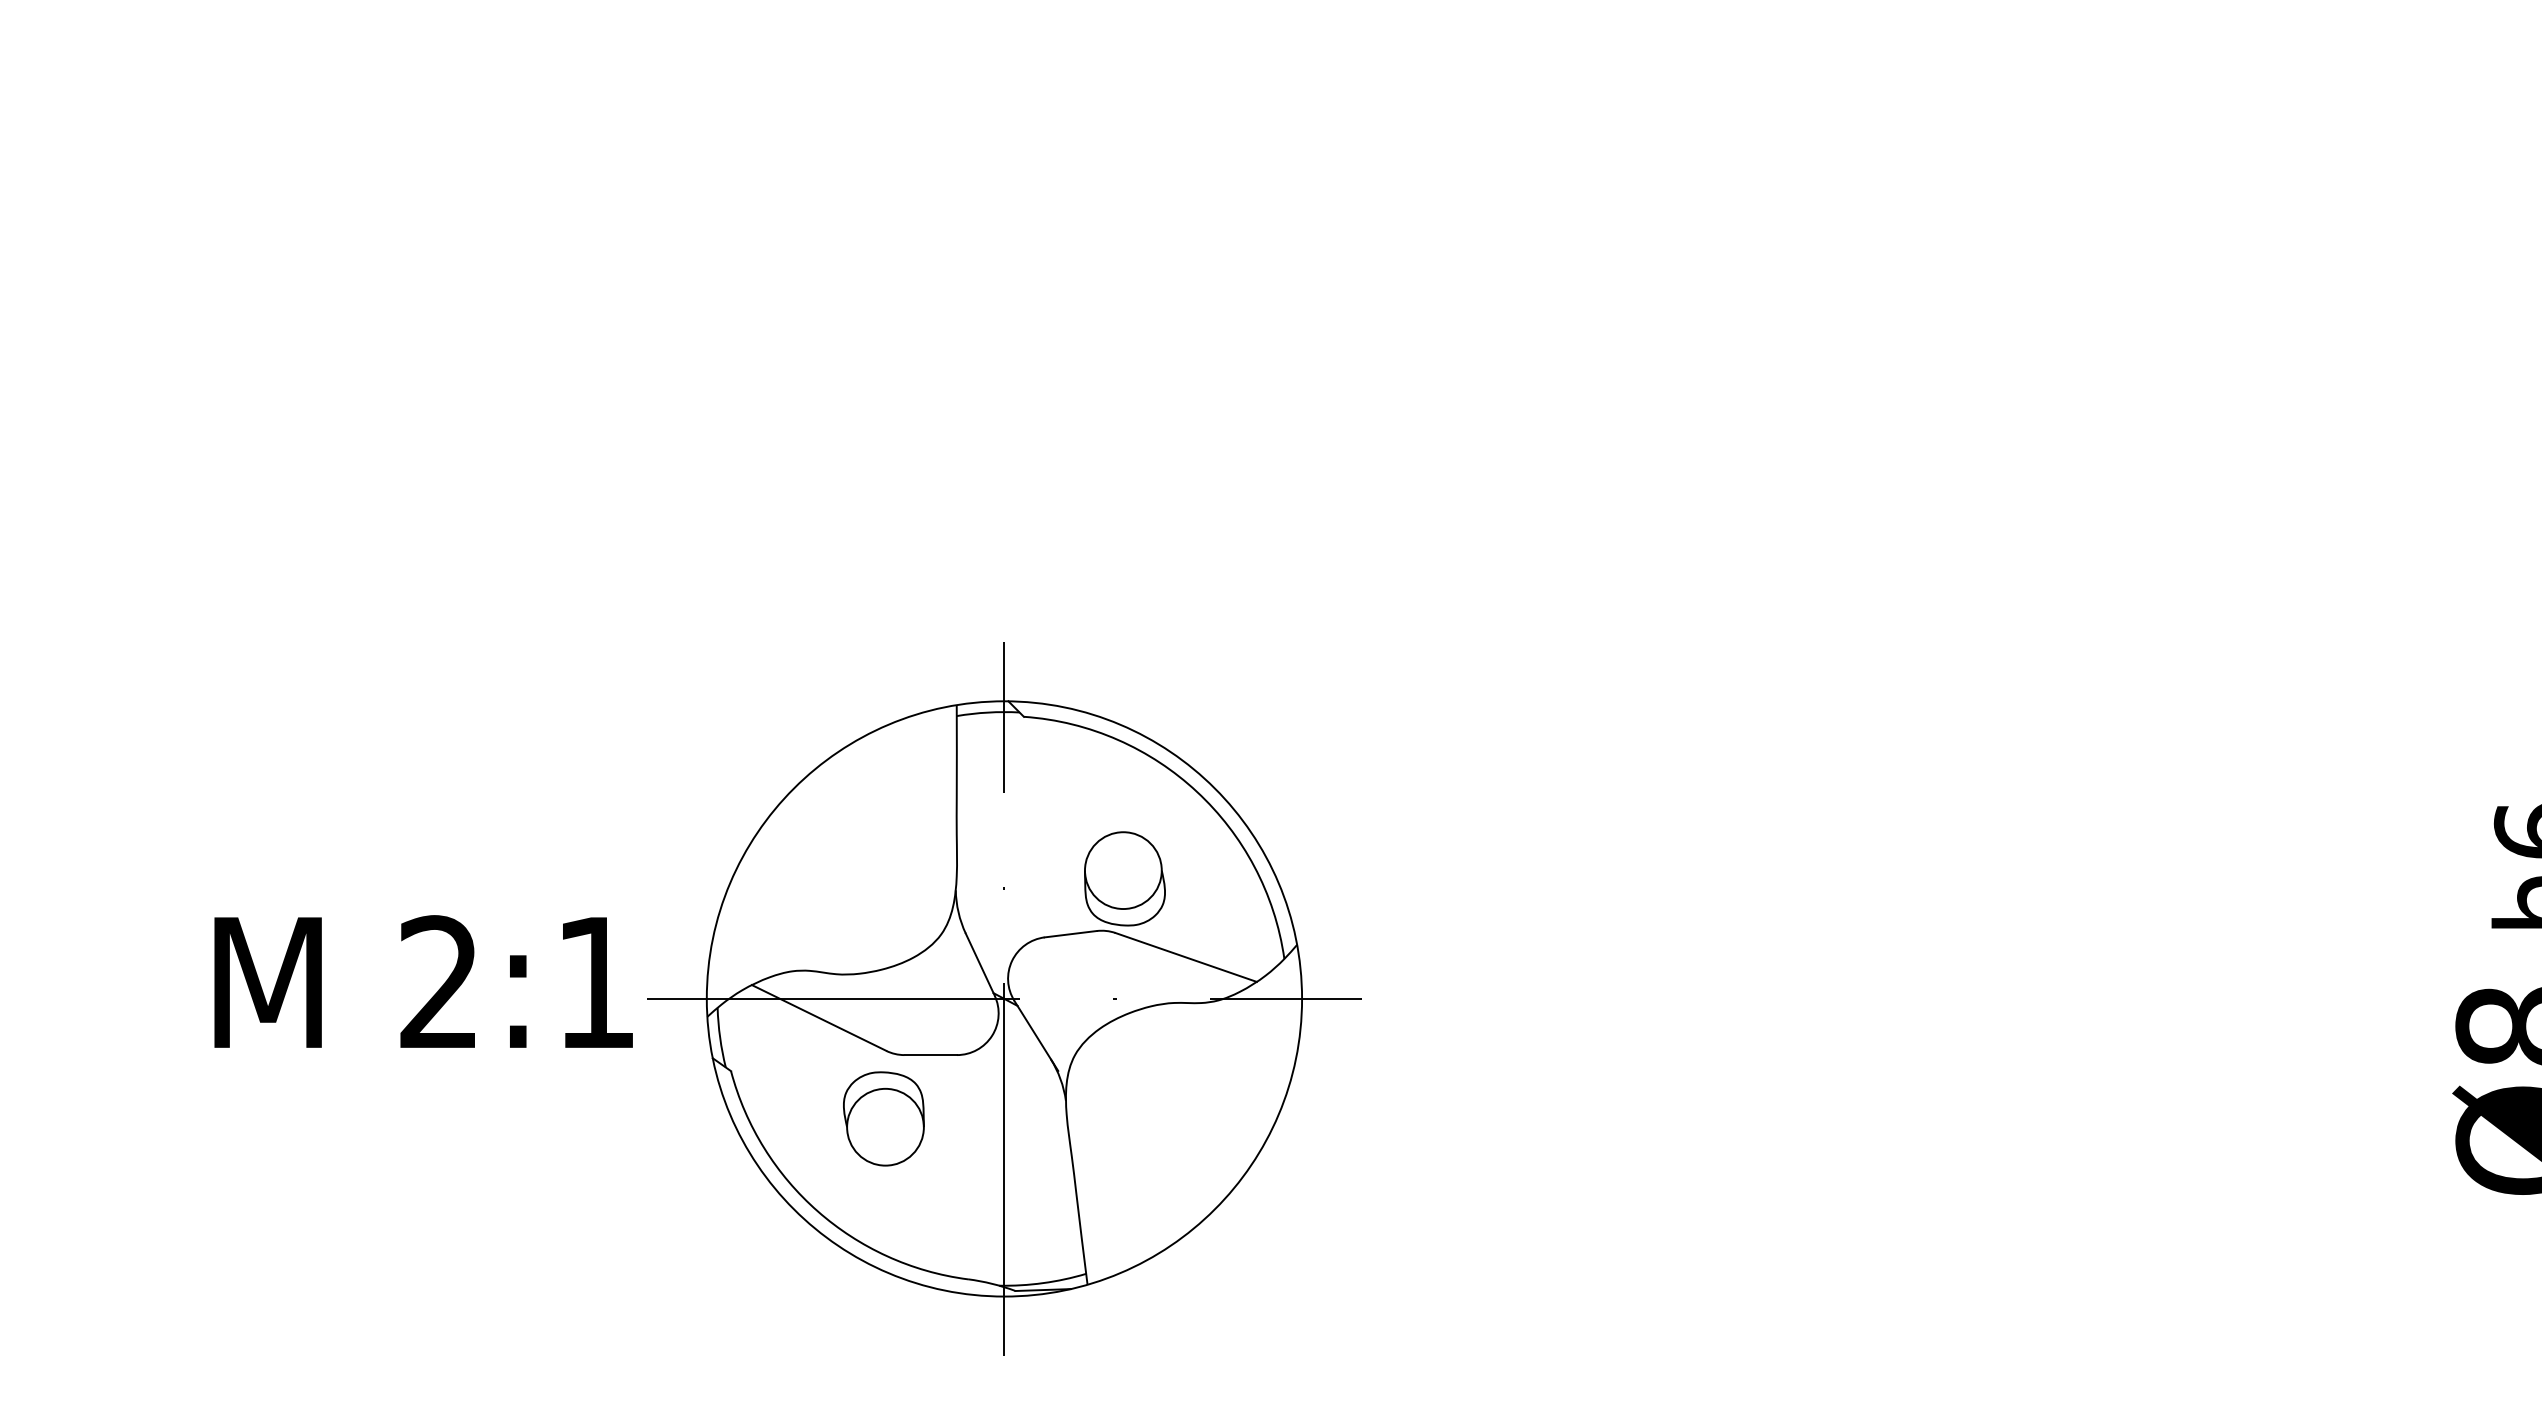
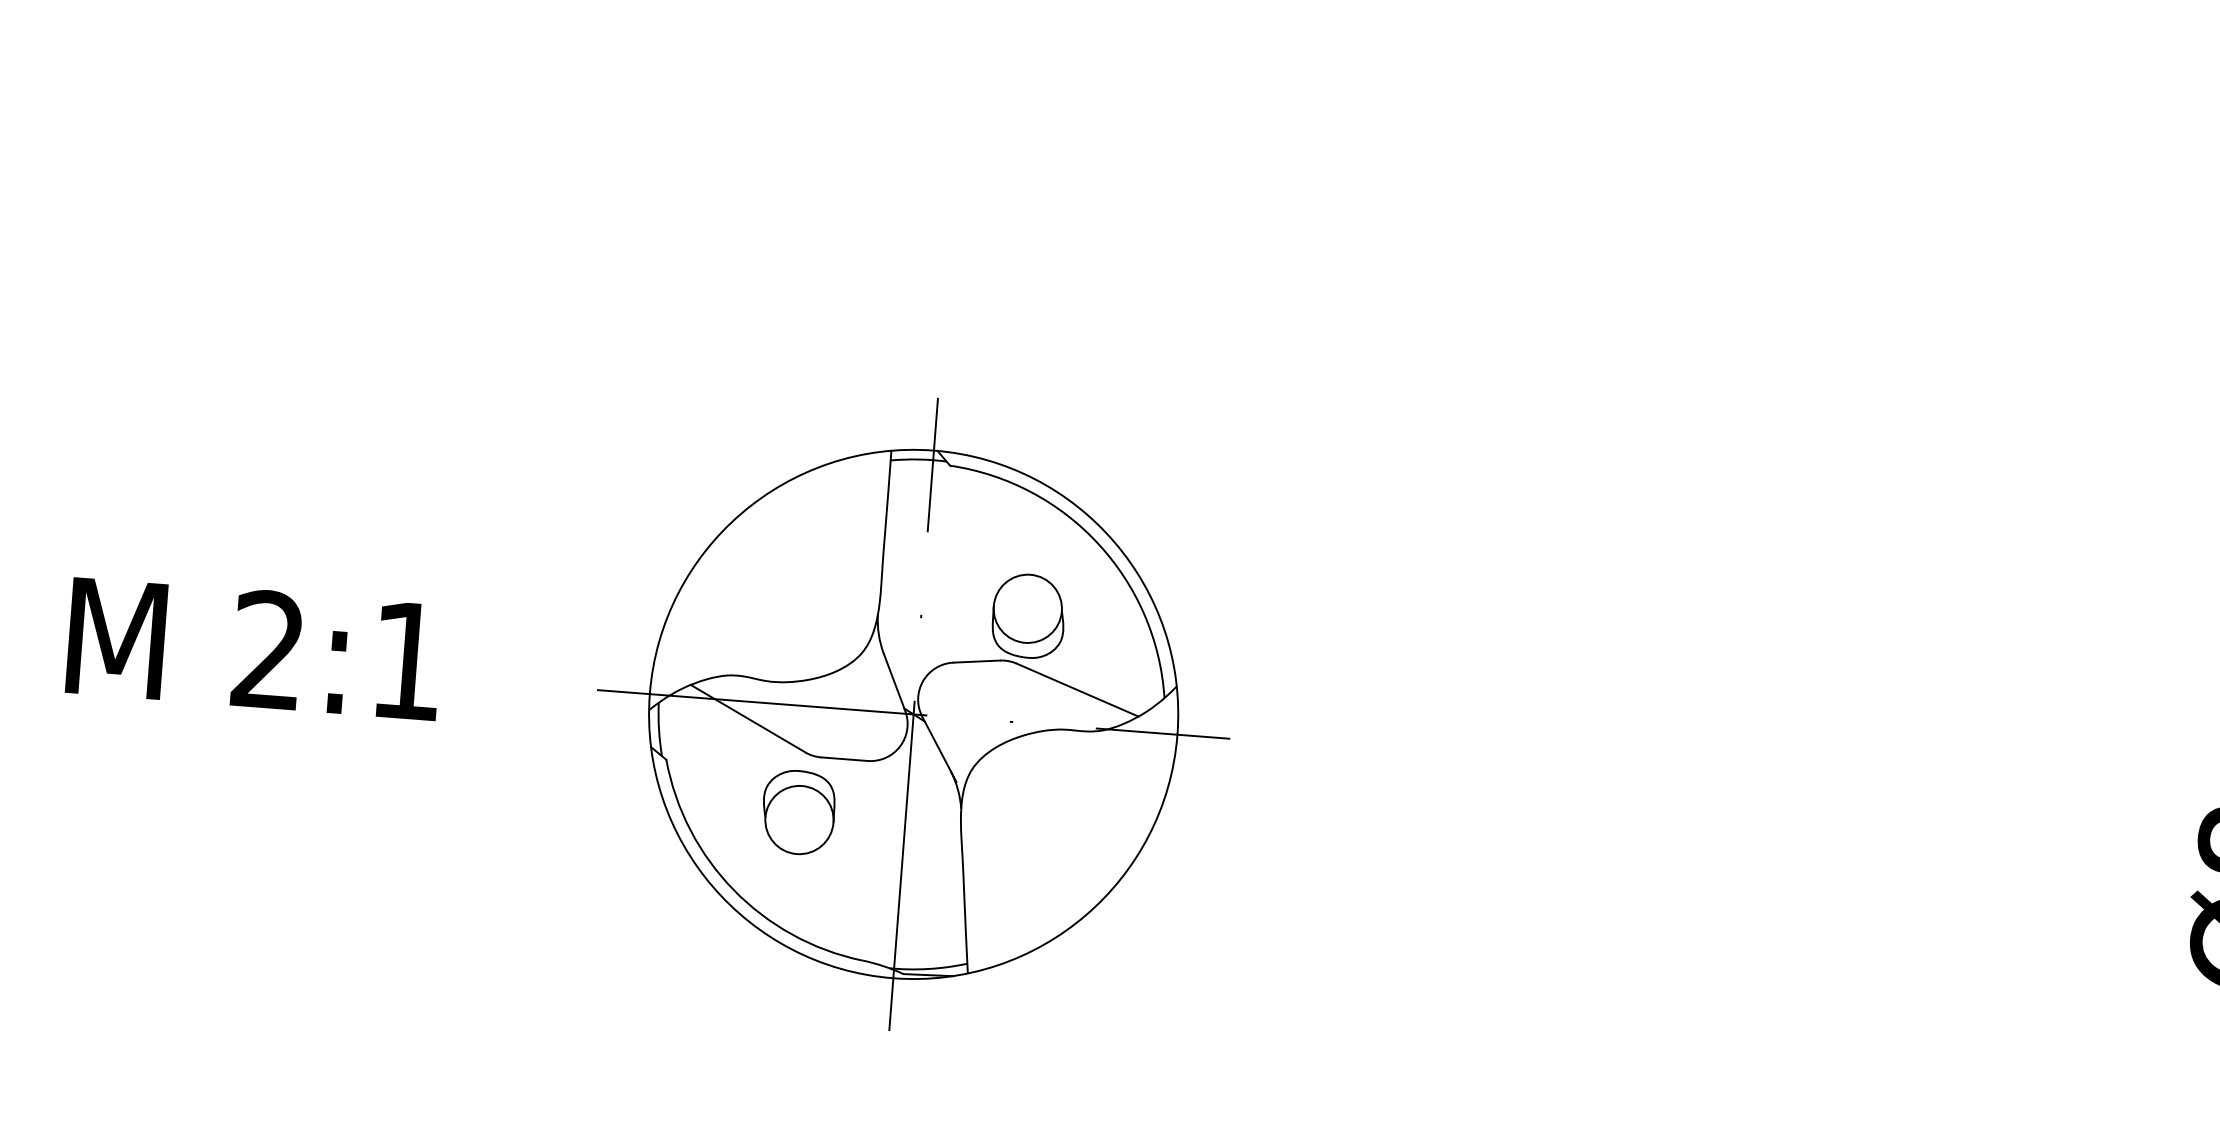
text: (423, 981) -> (254, 648), moved

